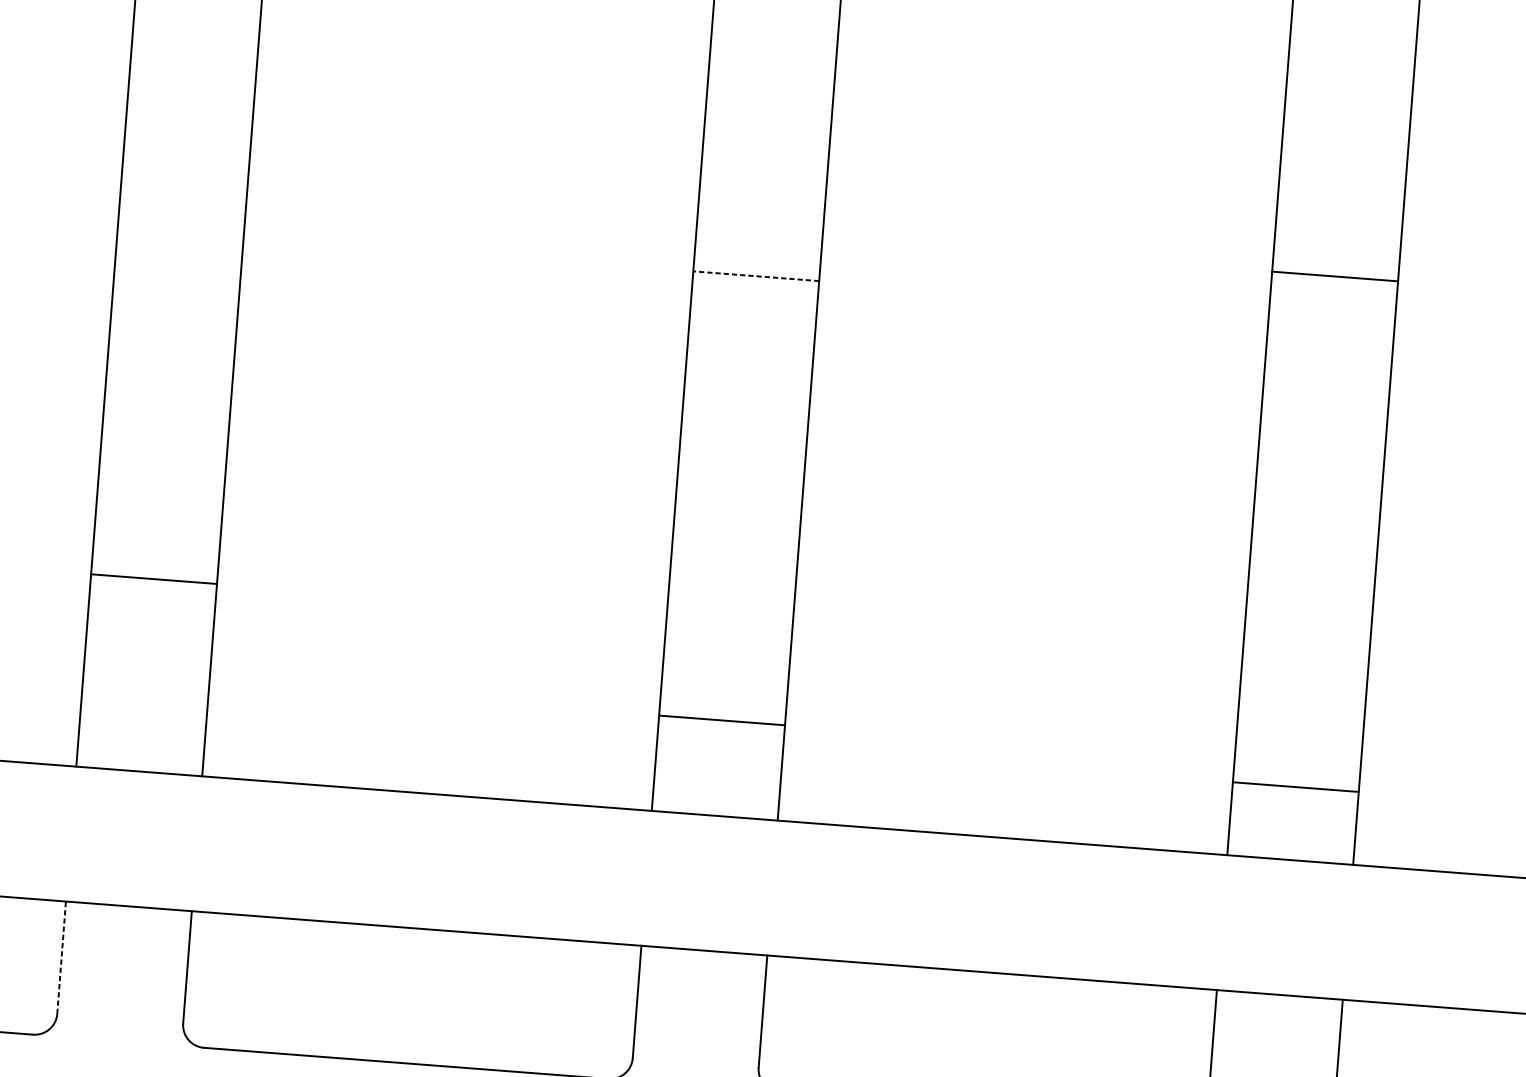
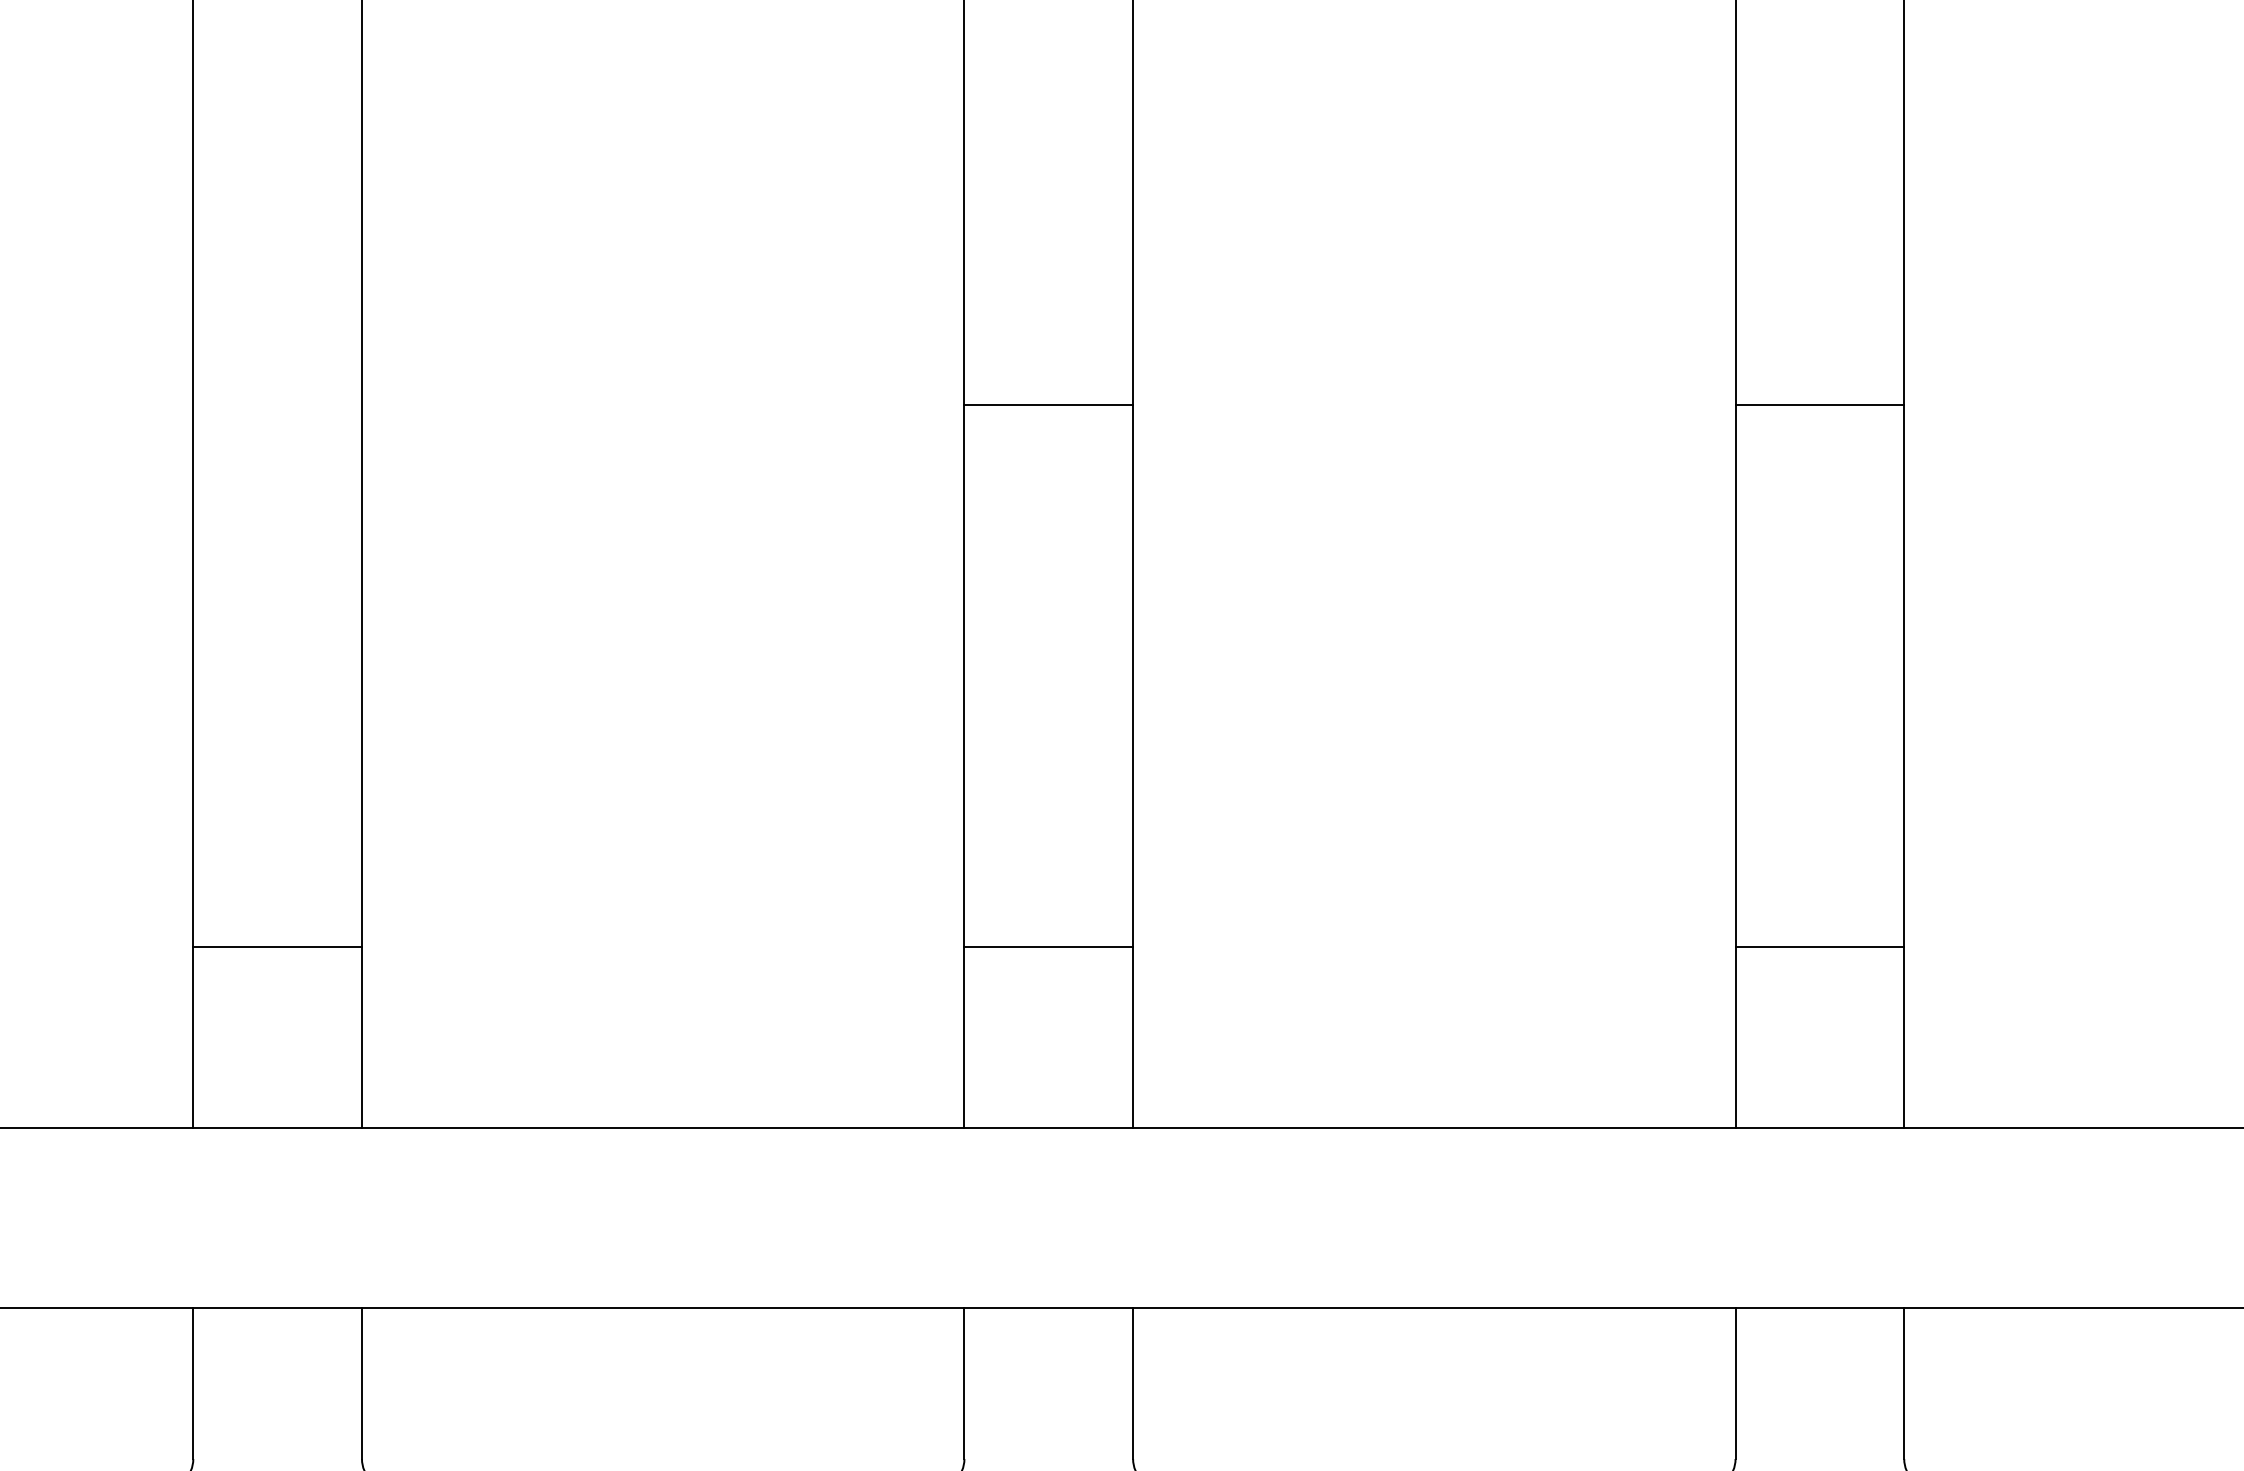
line: (756, 276) -> (1048, 404), dashed -> solid
line: (1334, 276) -> (1819, 404), moved
line: (153, 578) -> (277, 946), moved
line: (721, 720) -> (1048, 946), moved
line: (1295, 786) -> (1819, 946), moved
line: (61, 957) -> (193, 1383), dashed -> solid

